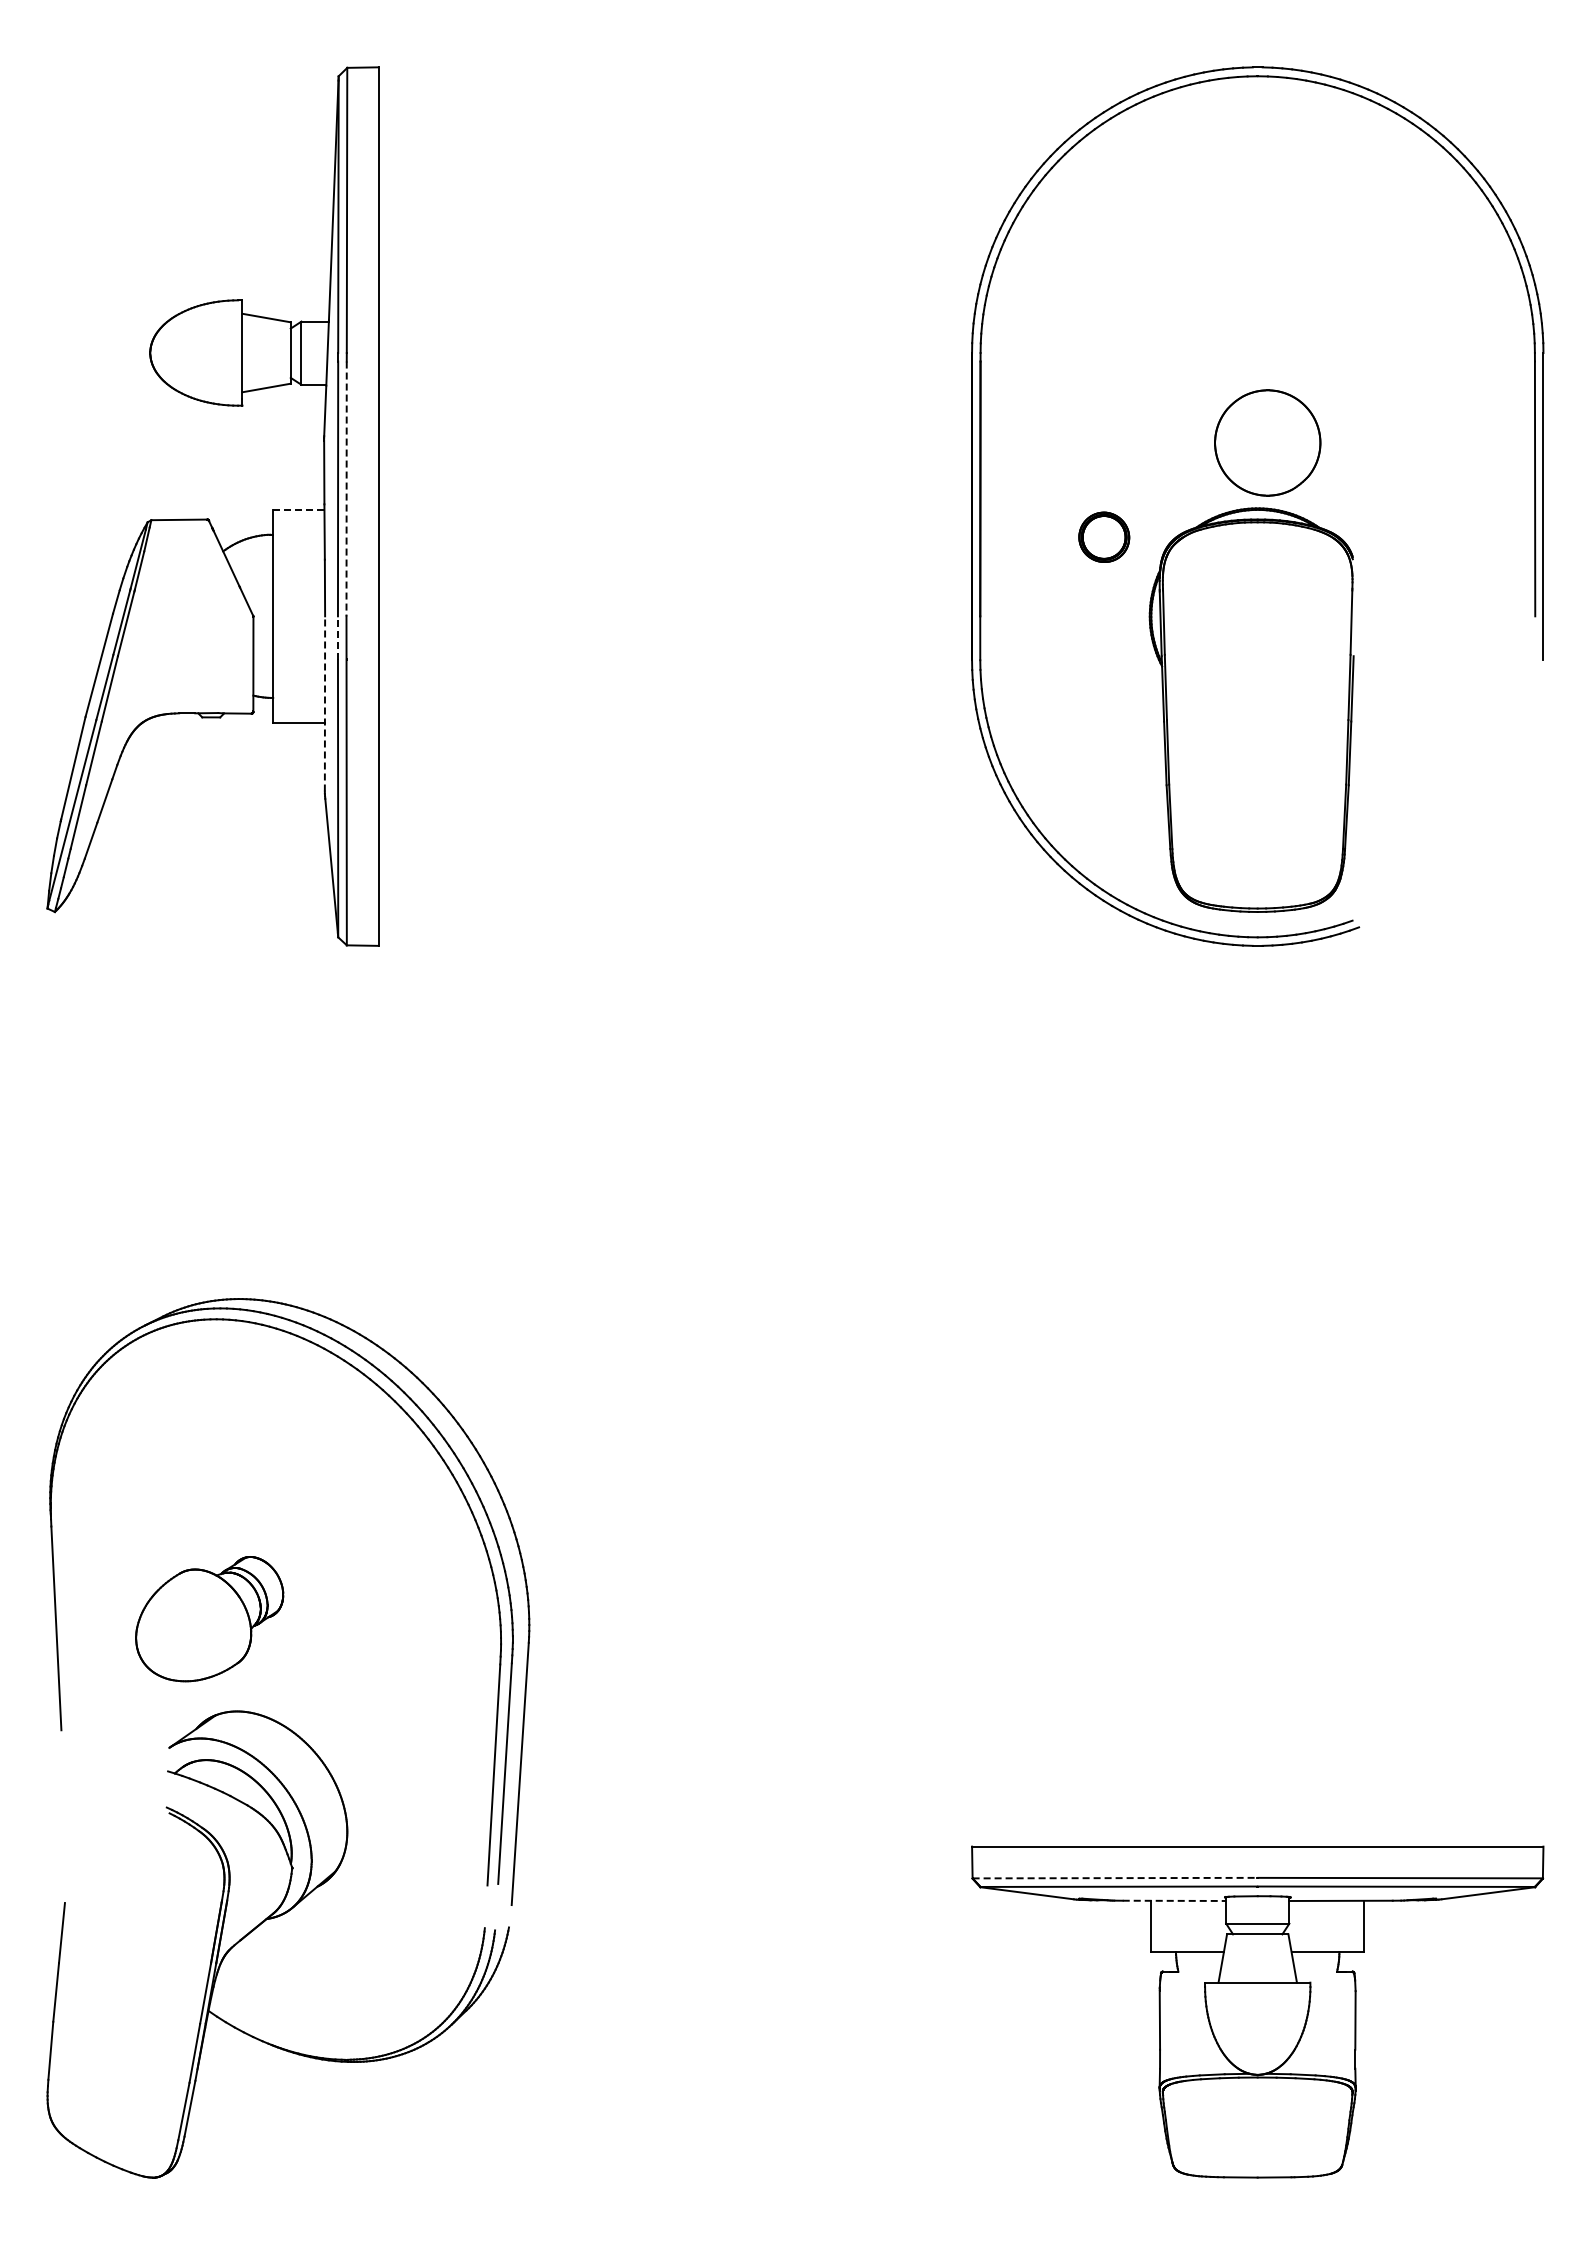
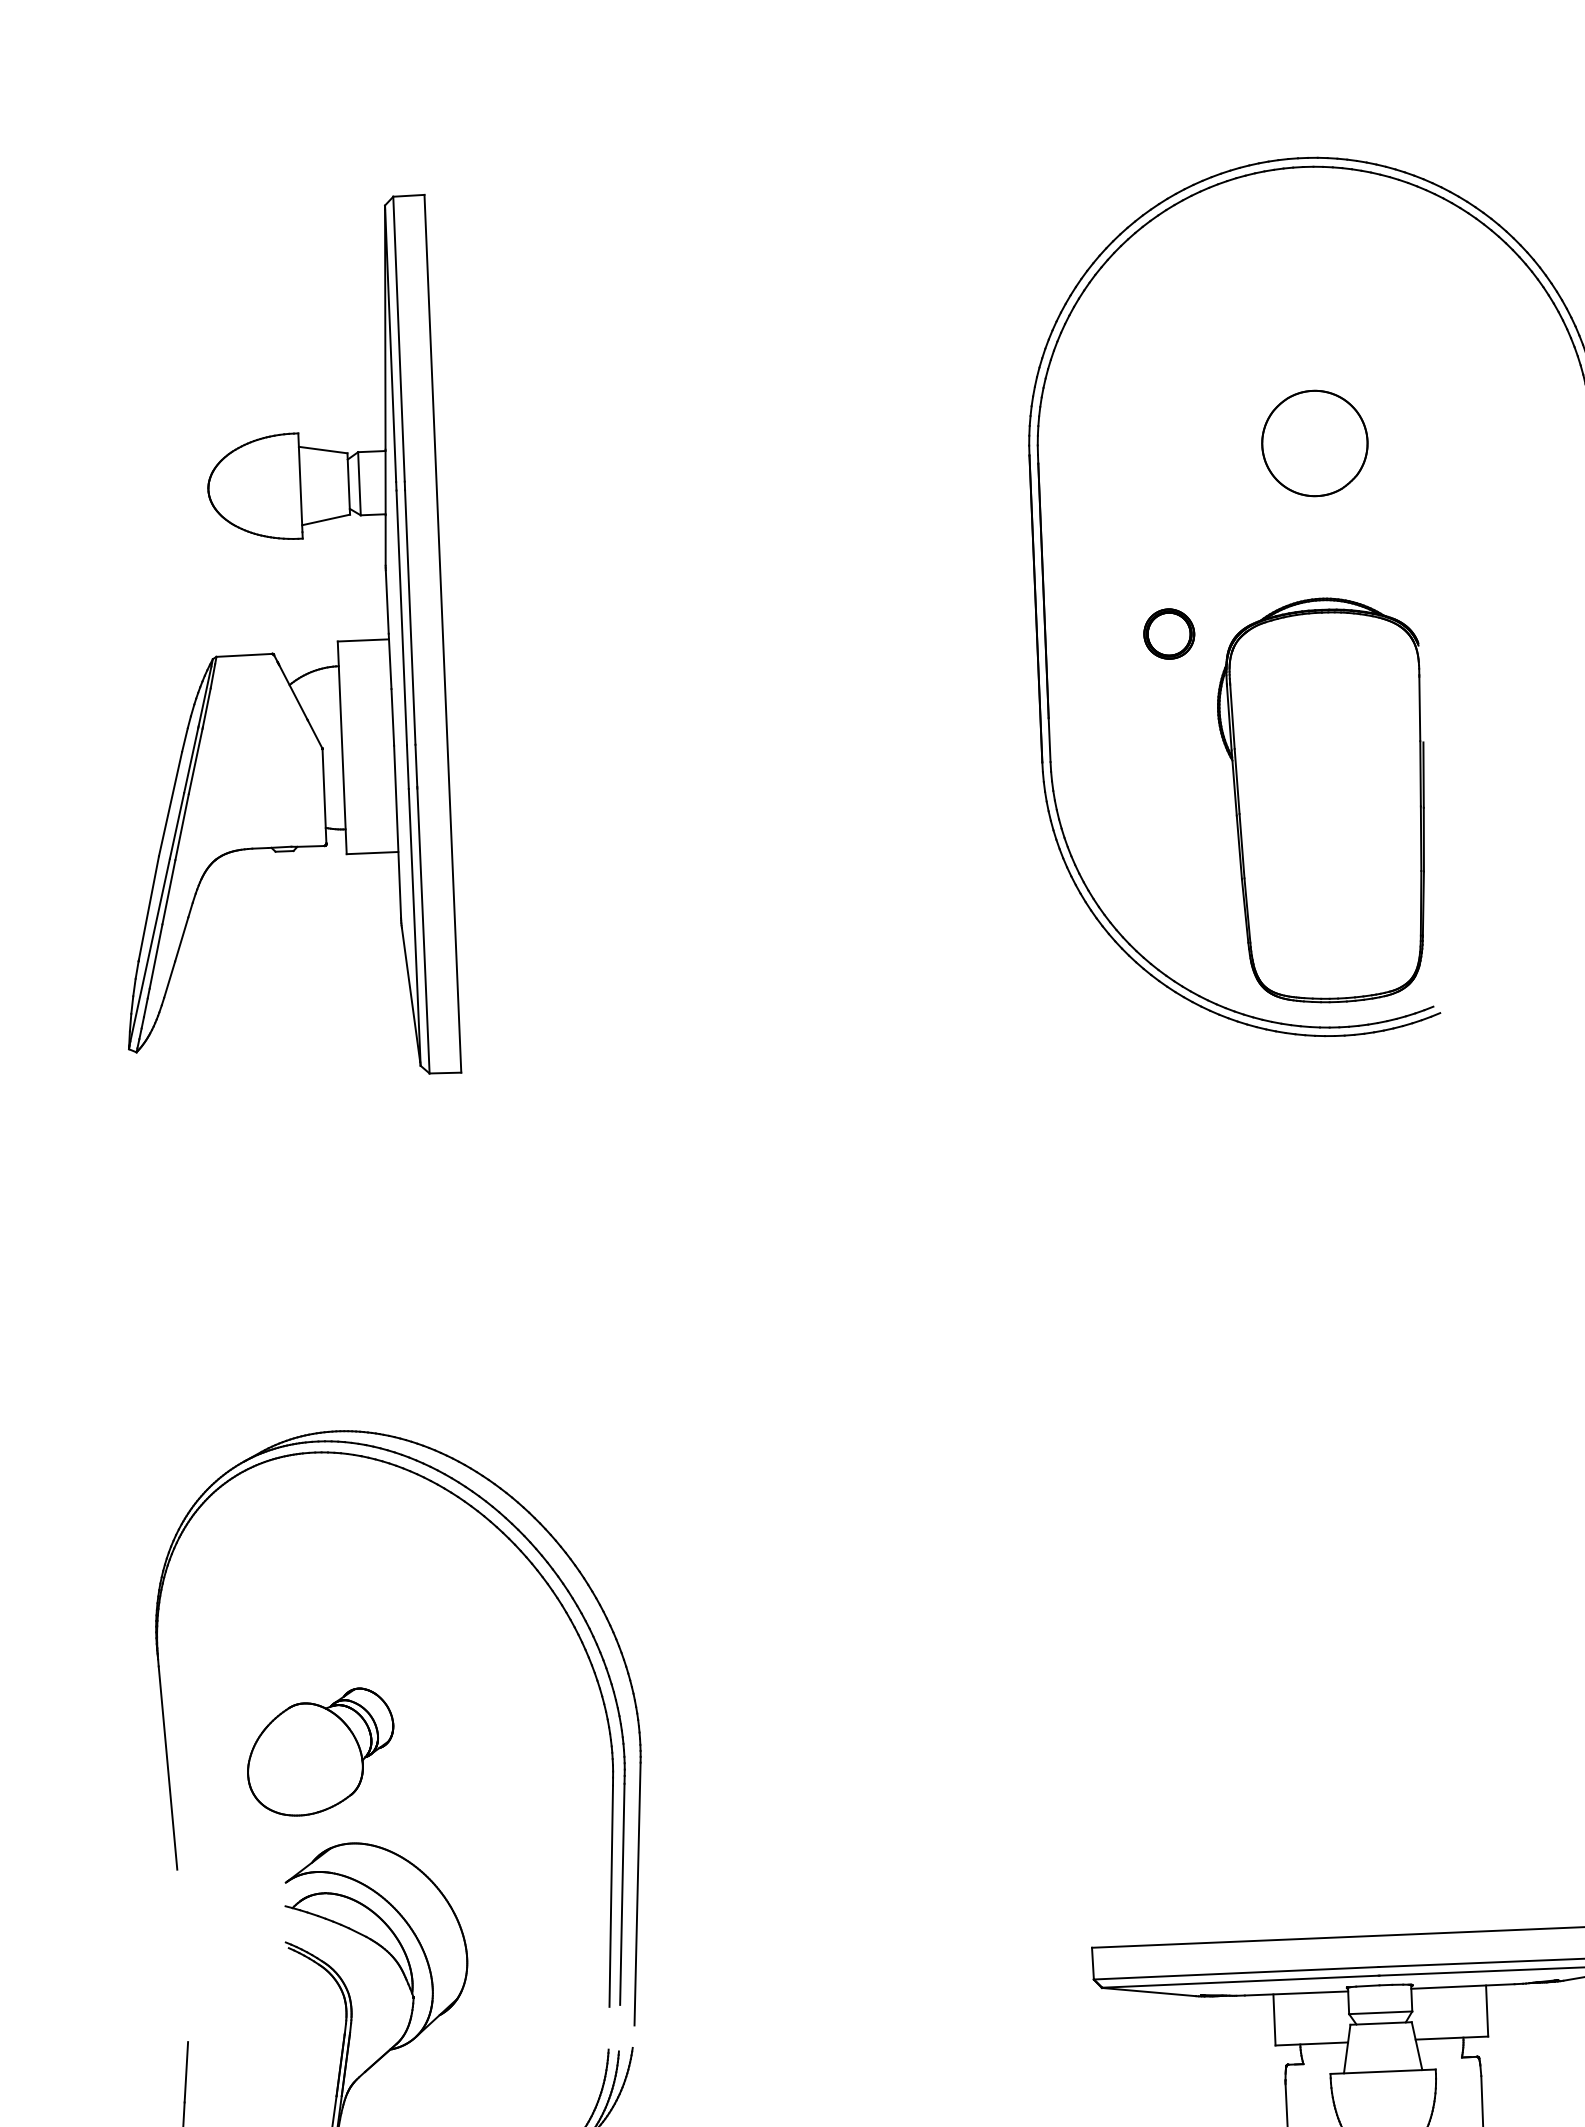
part: (1267, 442) -> (1314, 443), moved
line: (346, 489) -> (410, 618), dashed -> solid
line: (298, 509) -> (363, 640), dashed -> solid
line: (337, 638) -> (407, 767), dashed -> solid
line: (324, 703) -> (397, 832), dashed -> solid
line: (1115, 1878) -> (1236, 1973), dashed -> solid
line: (1174, 1900) -> (1296, 1993), dashed -> solid

